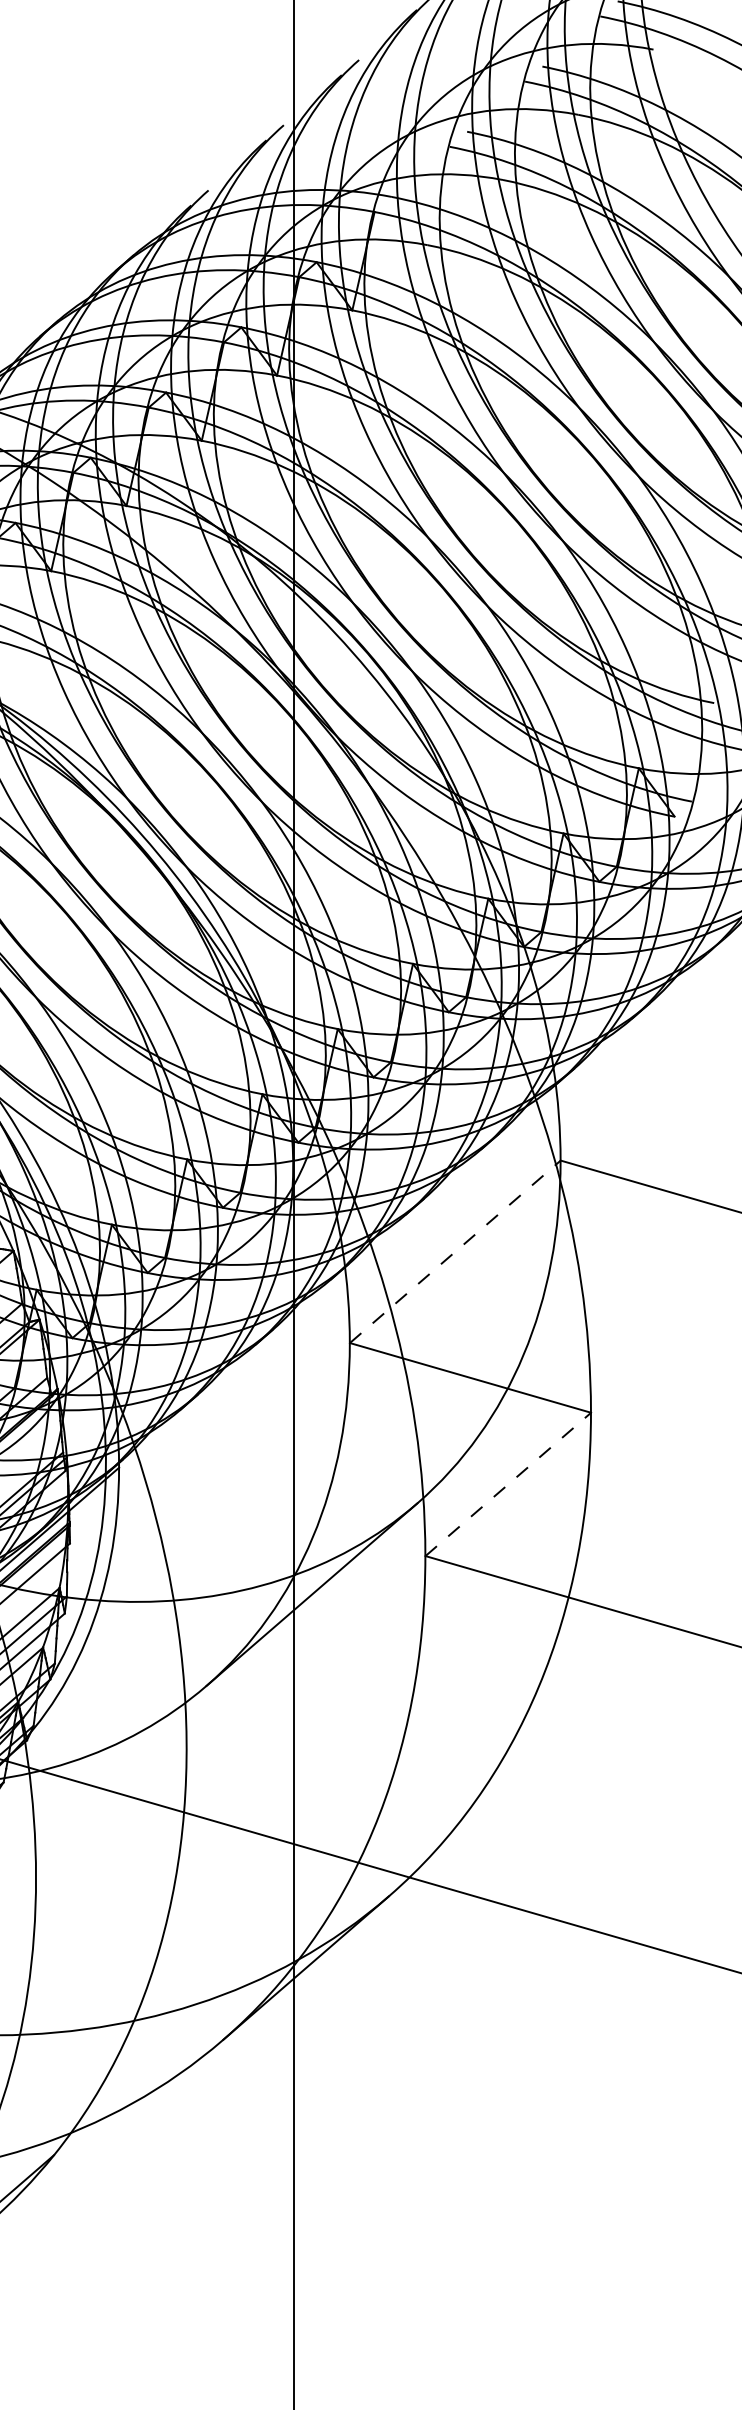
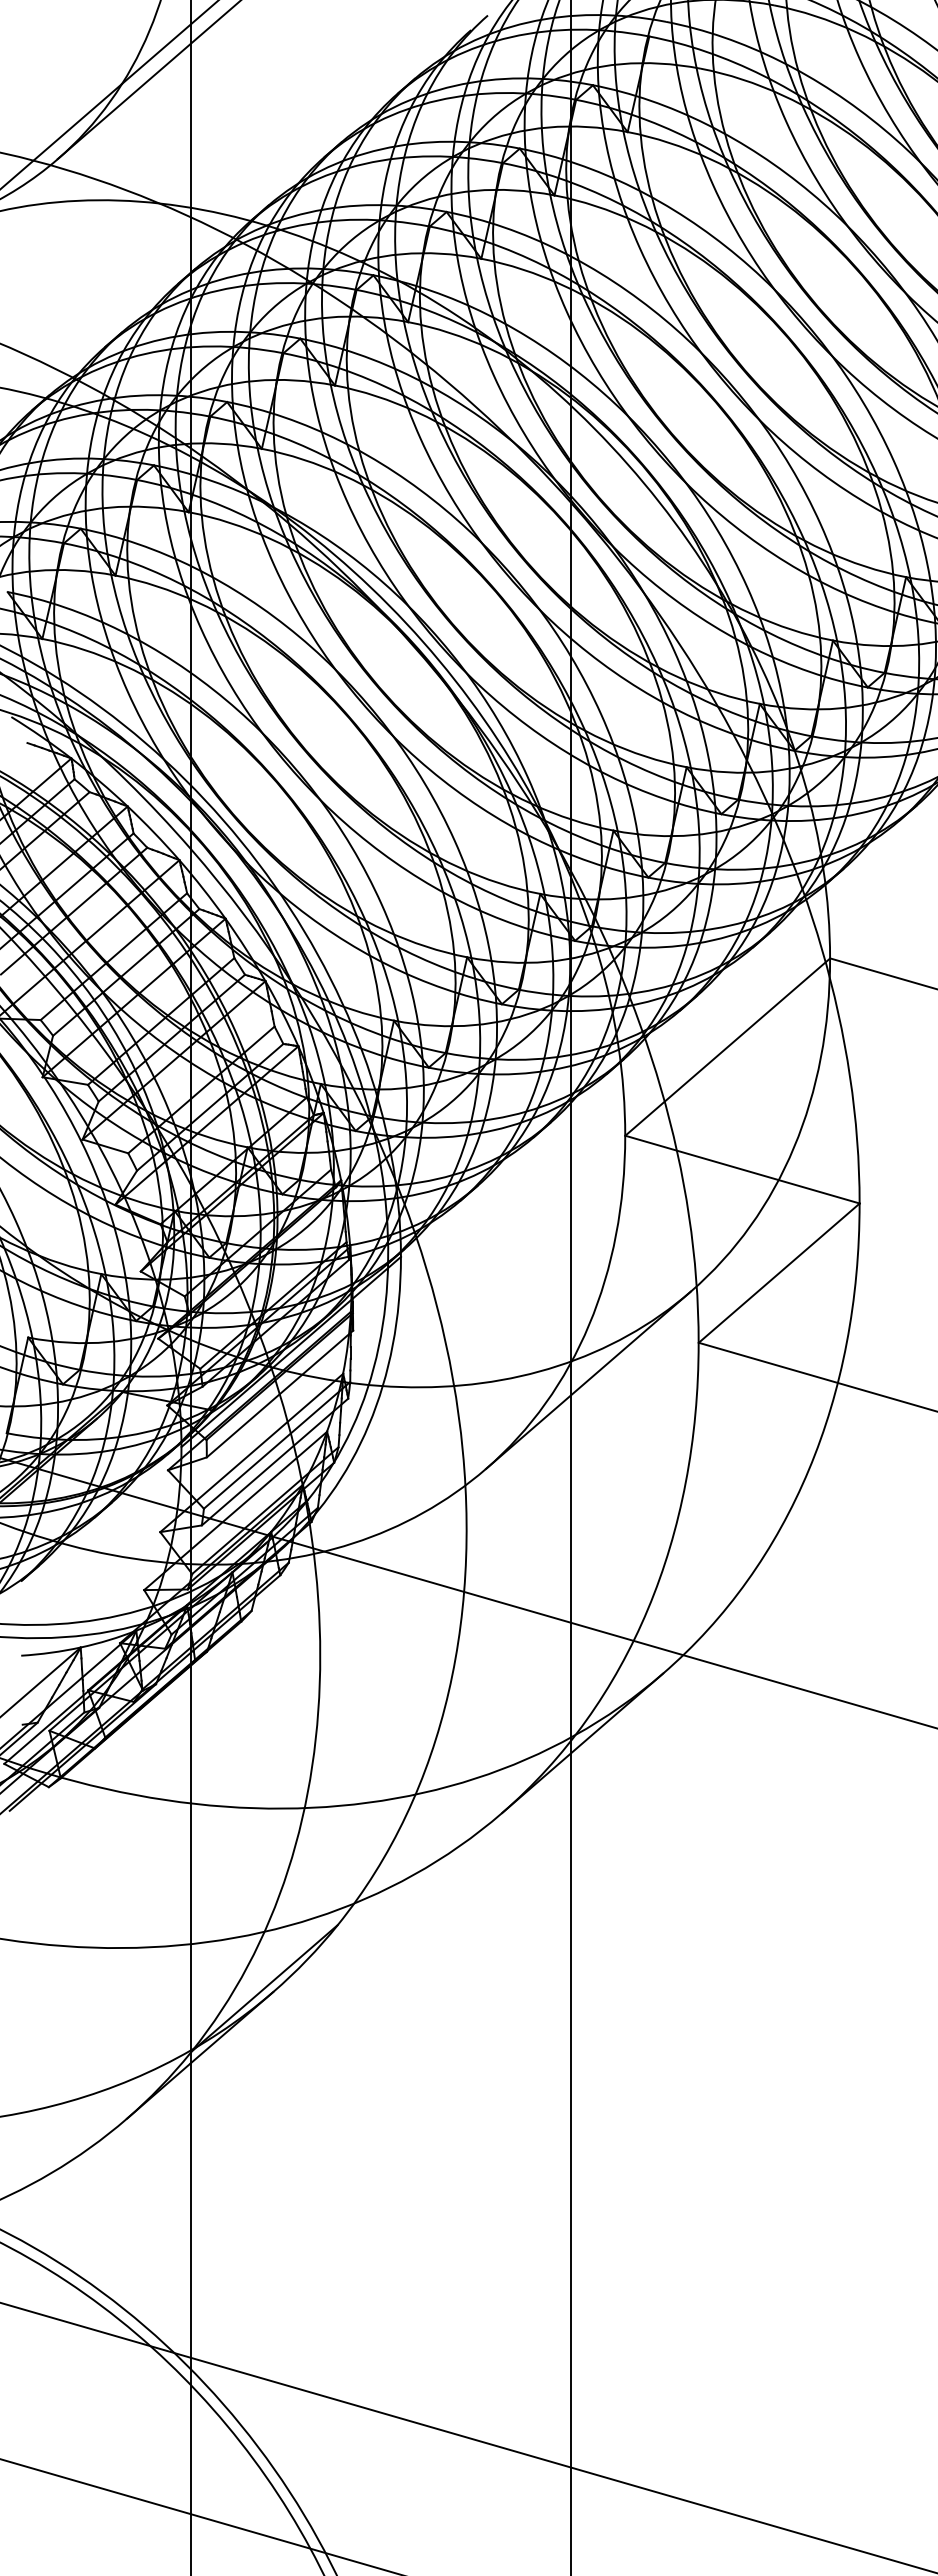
line: (456, 1251) -> (728, 1046), dashed -> solid
line: (508, 1483) -> (779, 1272), dashed -> solid

